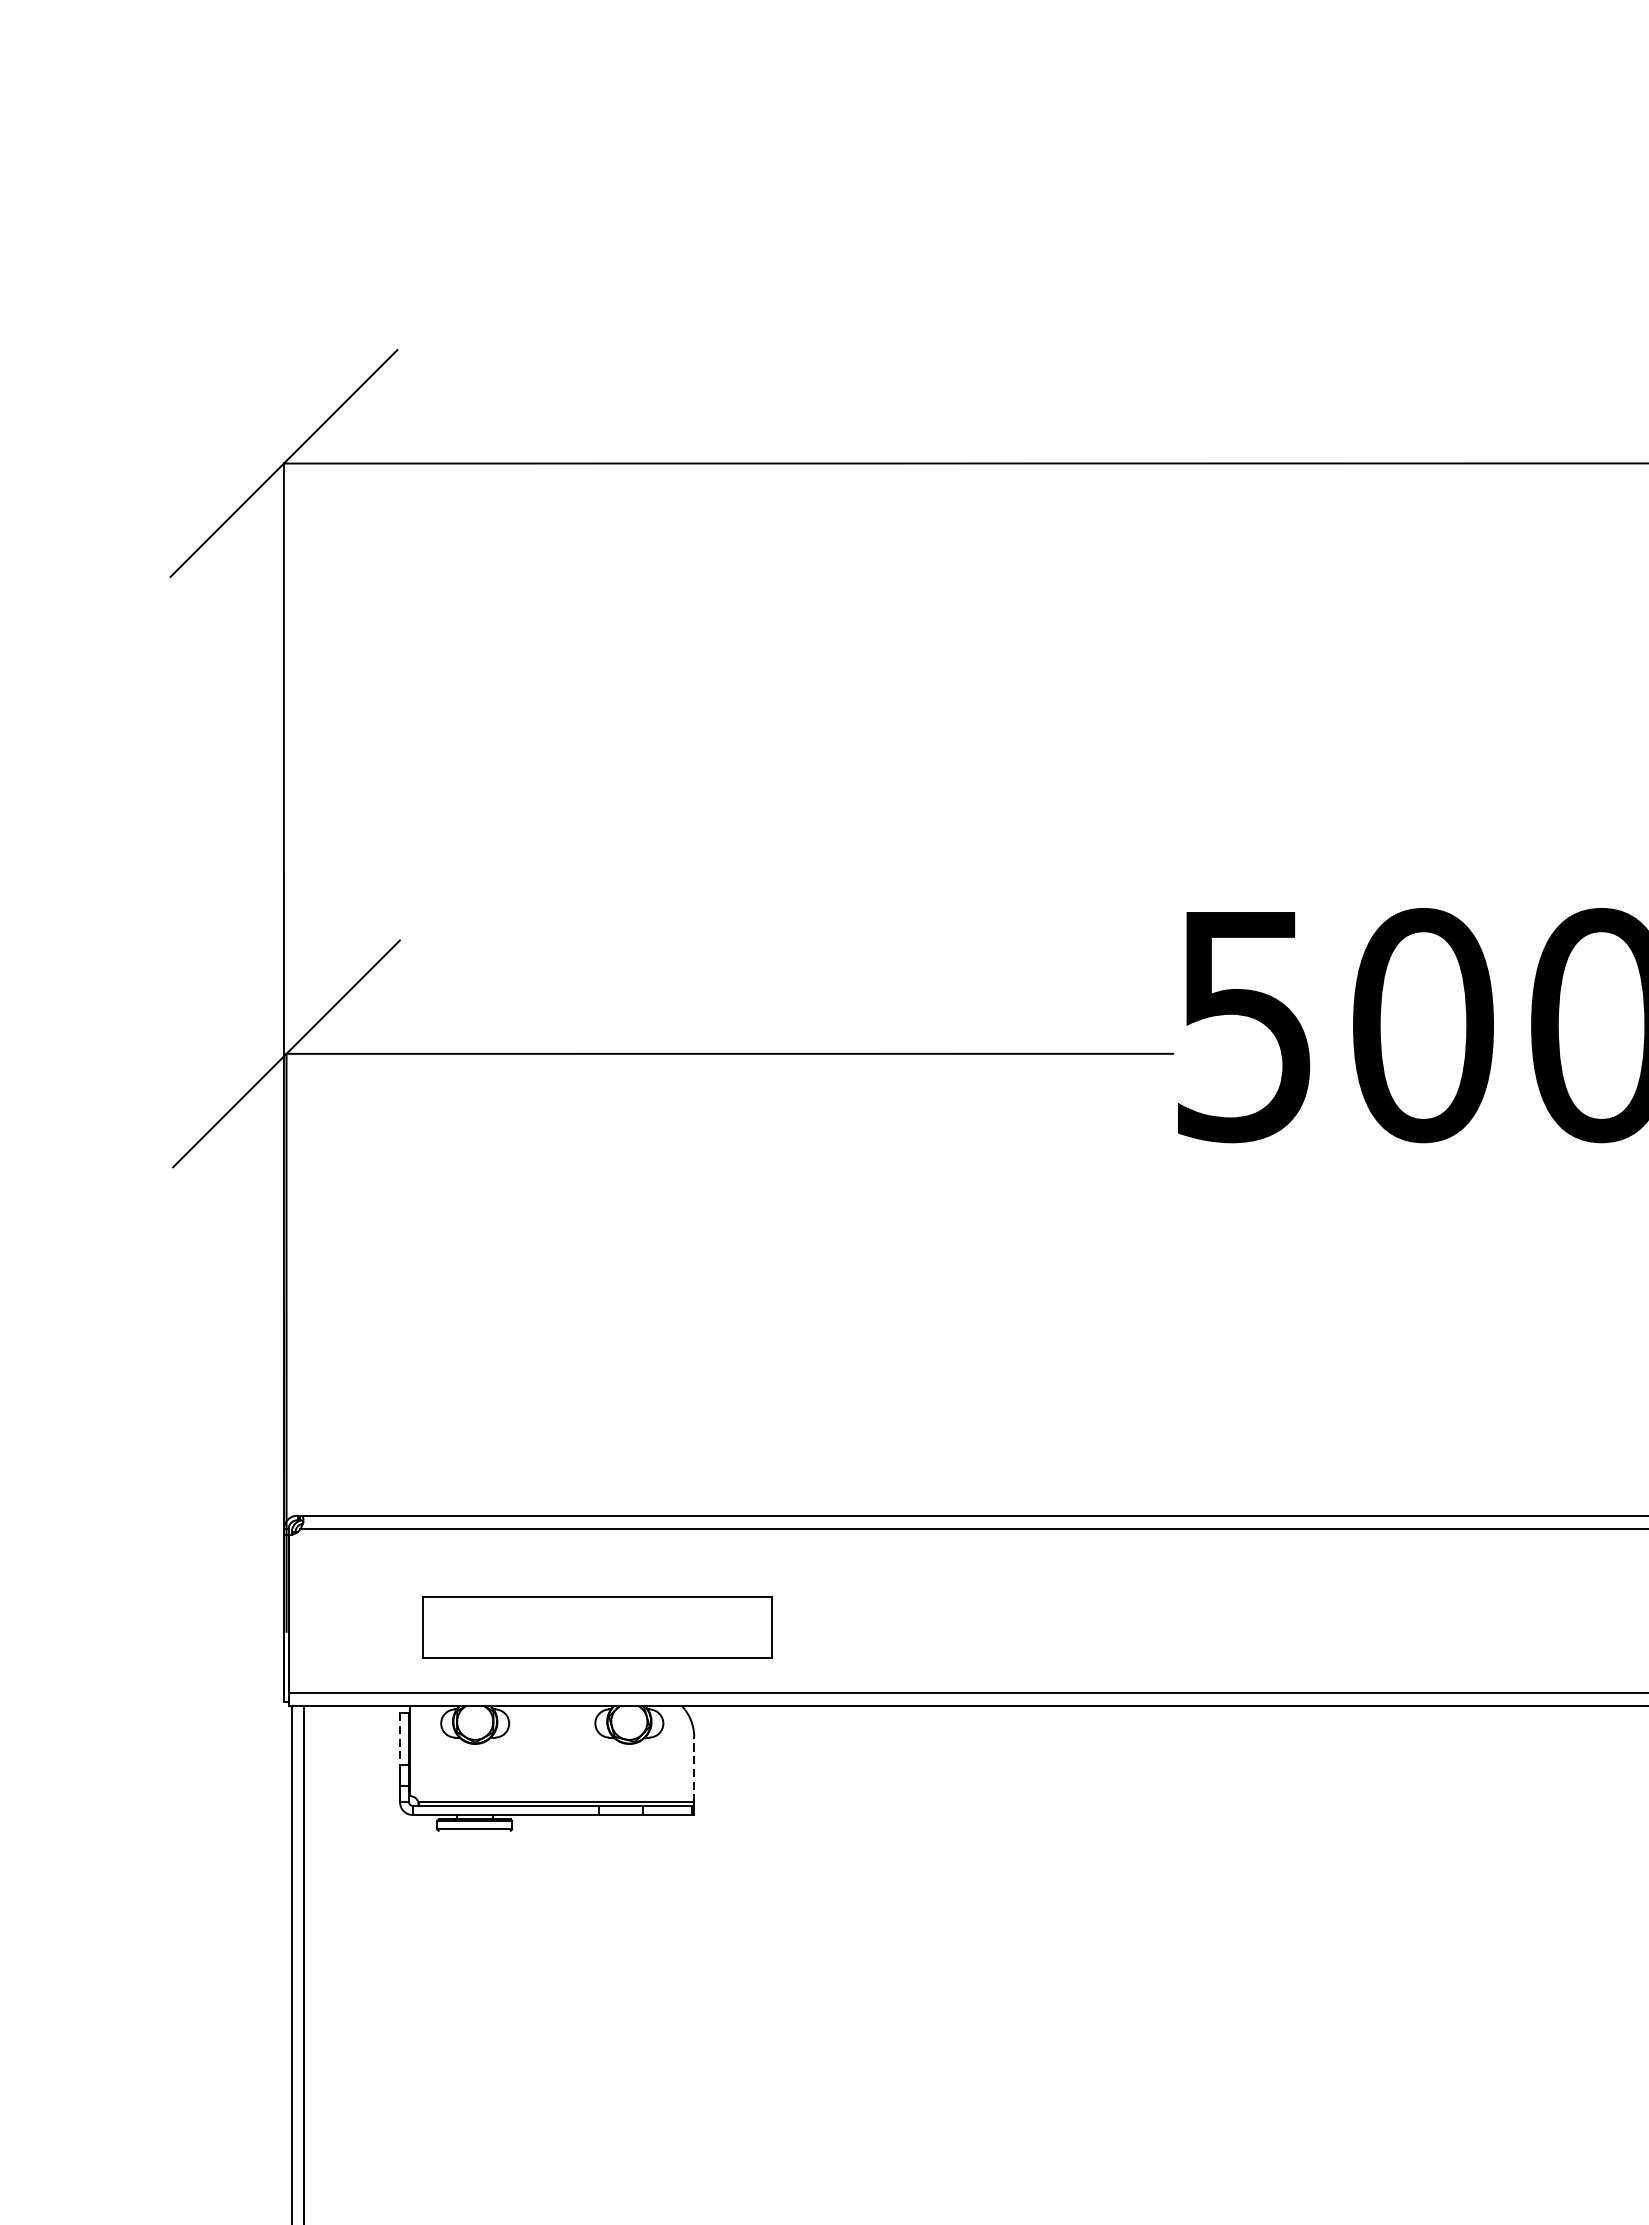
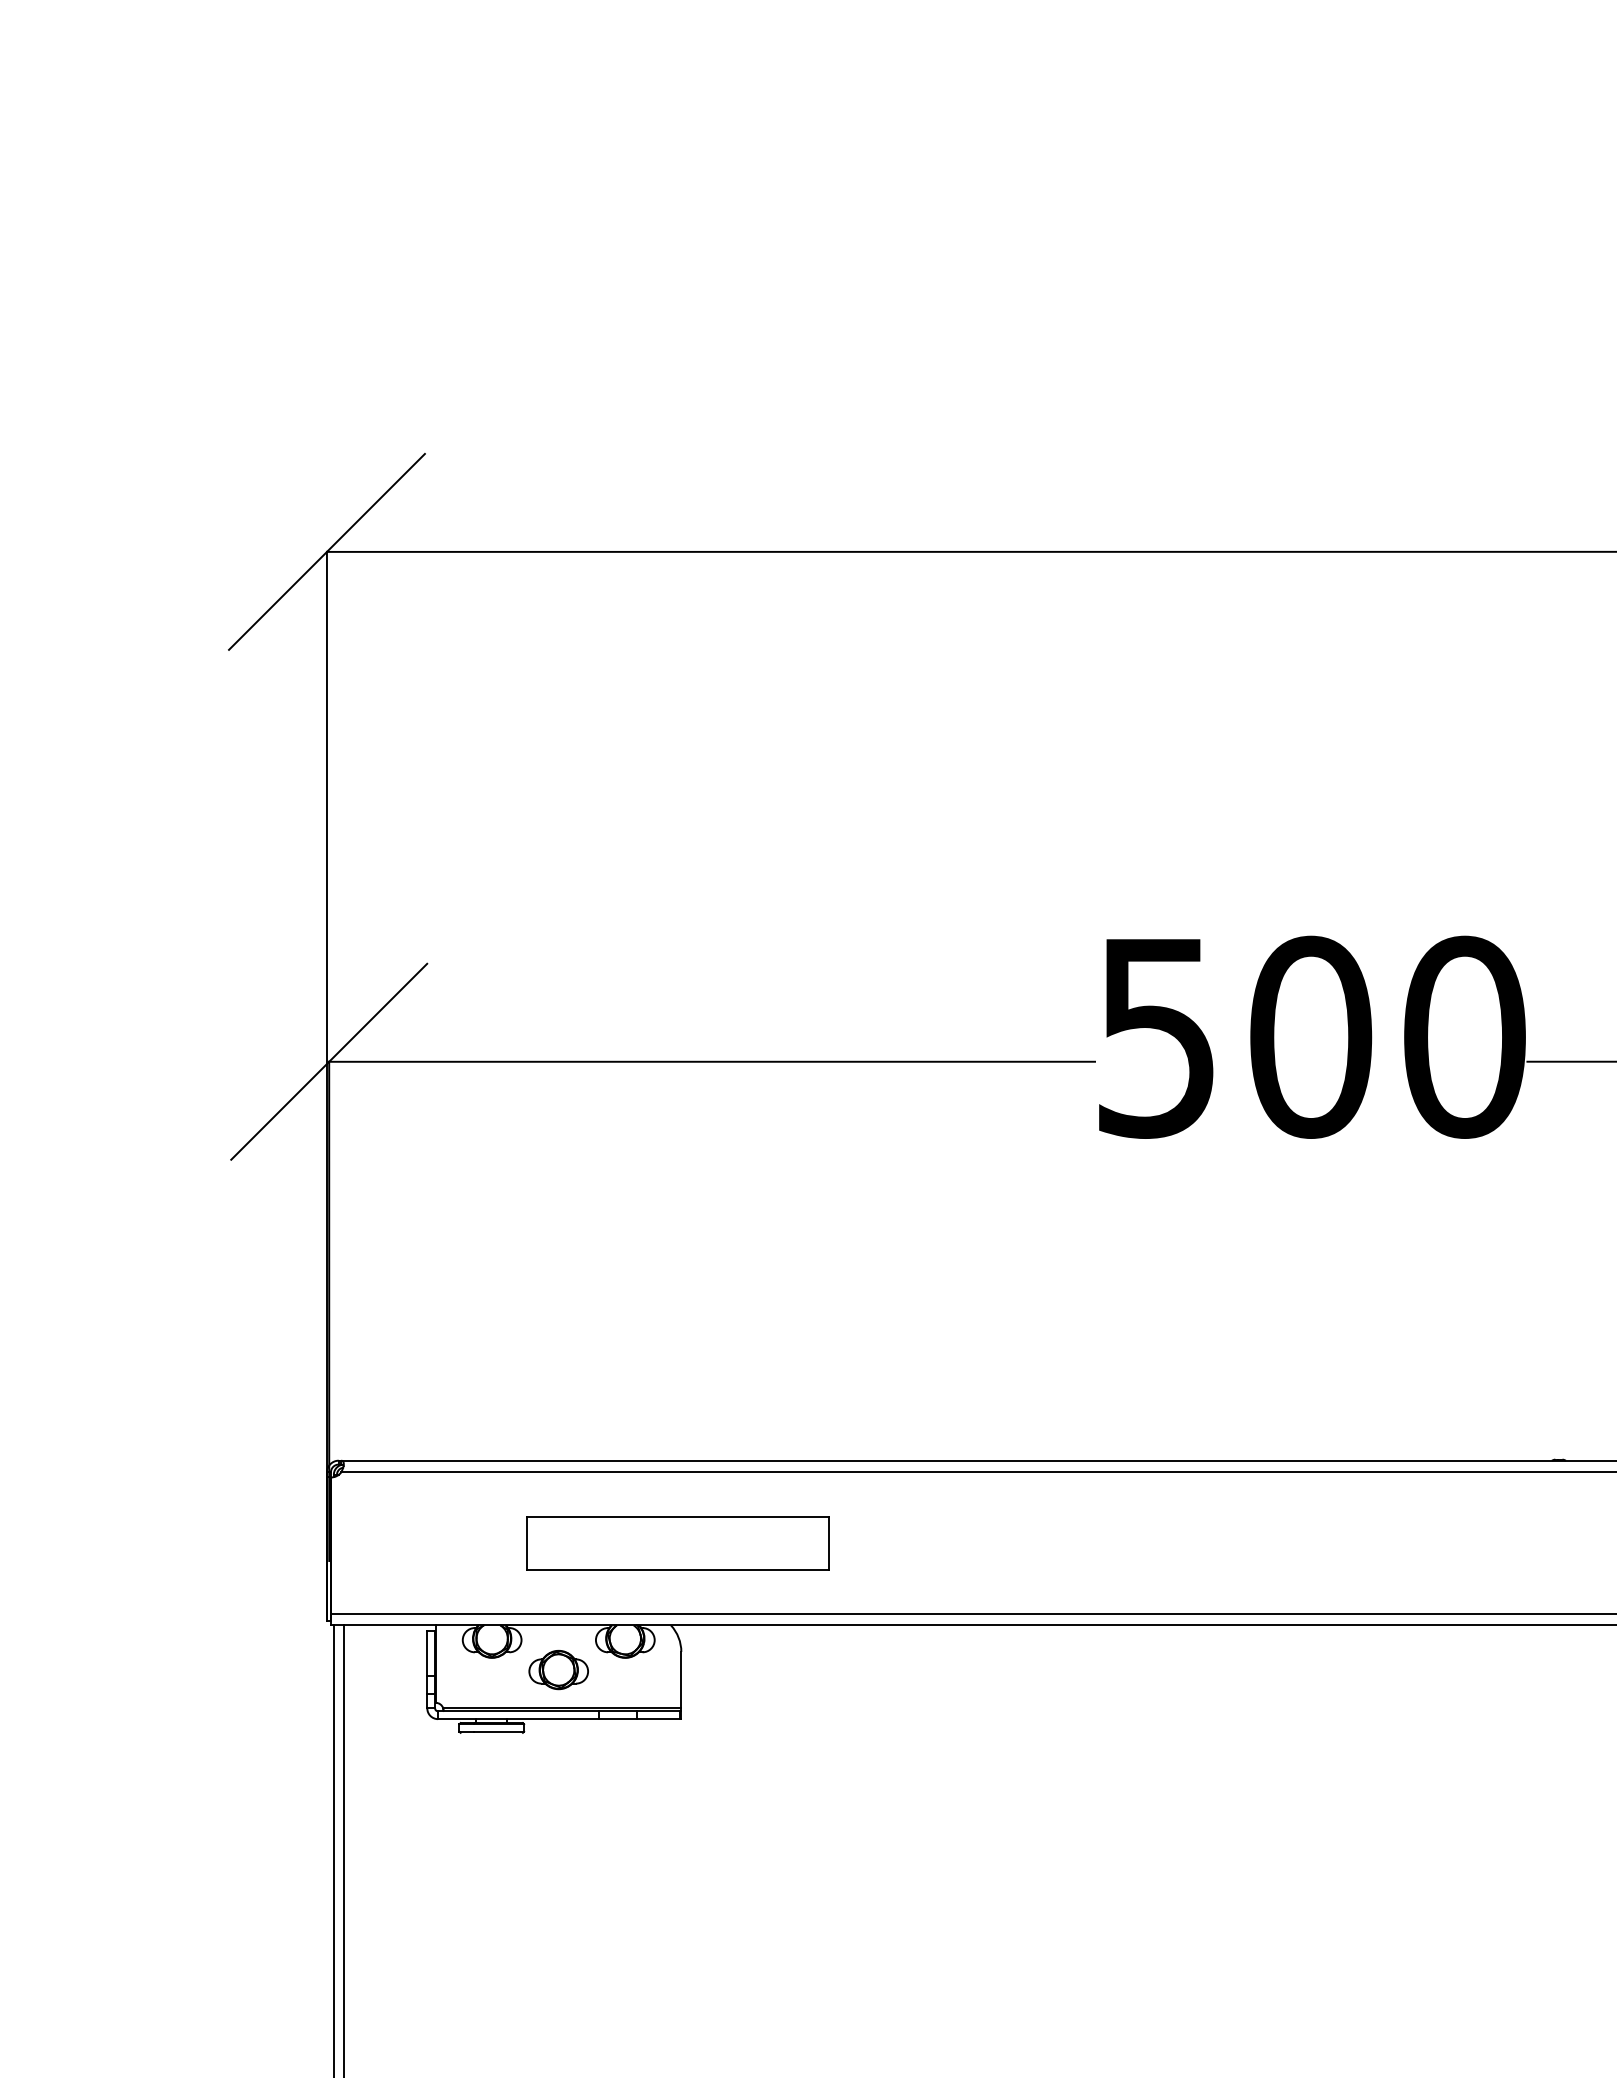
part: (597, 1627) -> (677, 1543), moved
line: (400, 1740) -> (427, 1654), dashed -> solid
part: (552, 1758) -> (558, 1670), added
line: (694, 1769) -> (681, 1679), dashed -> solid

